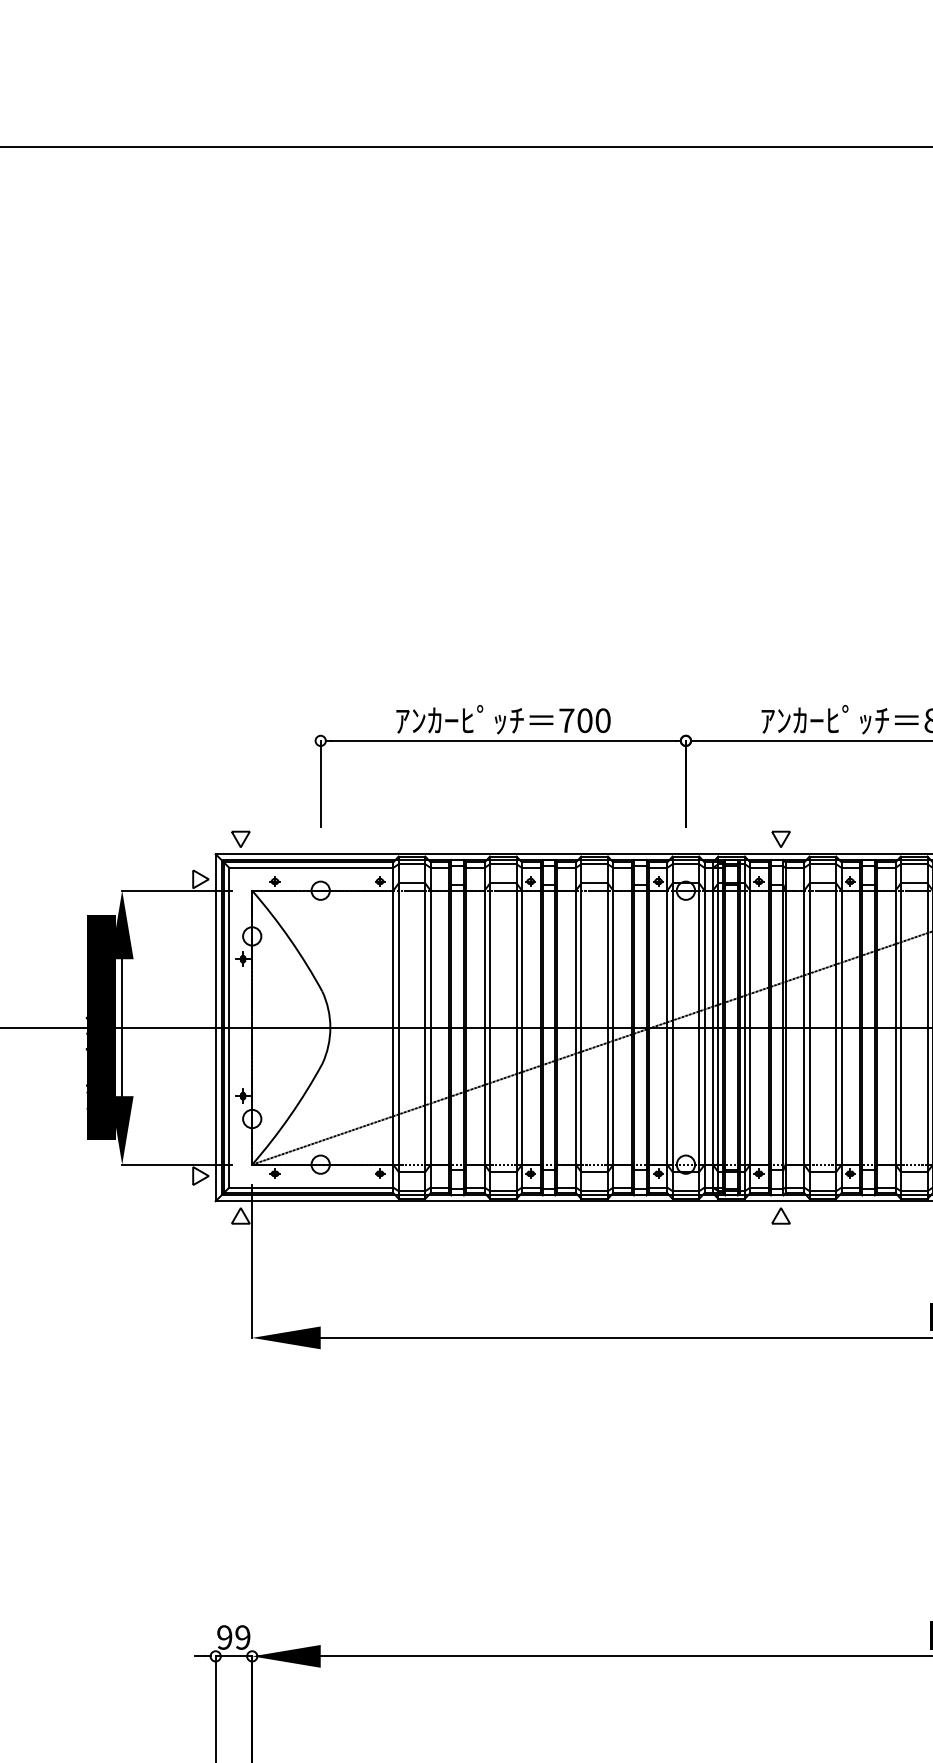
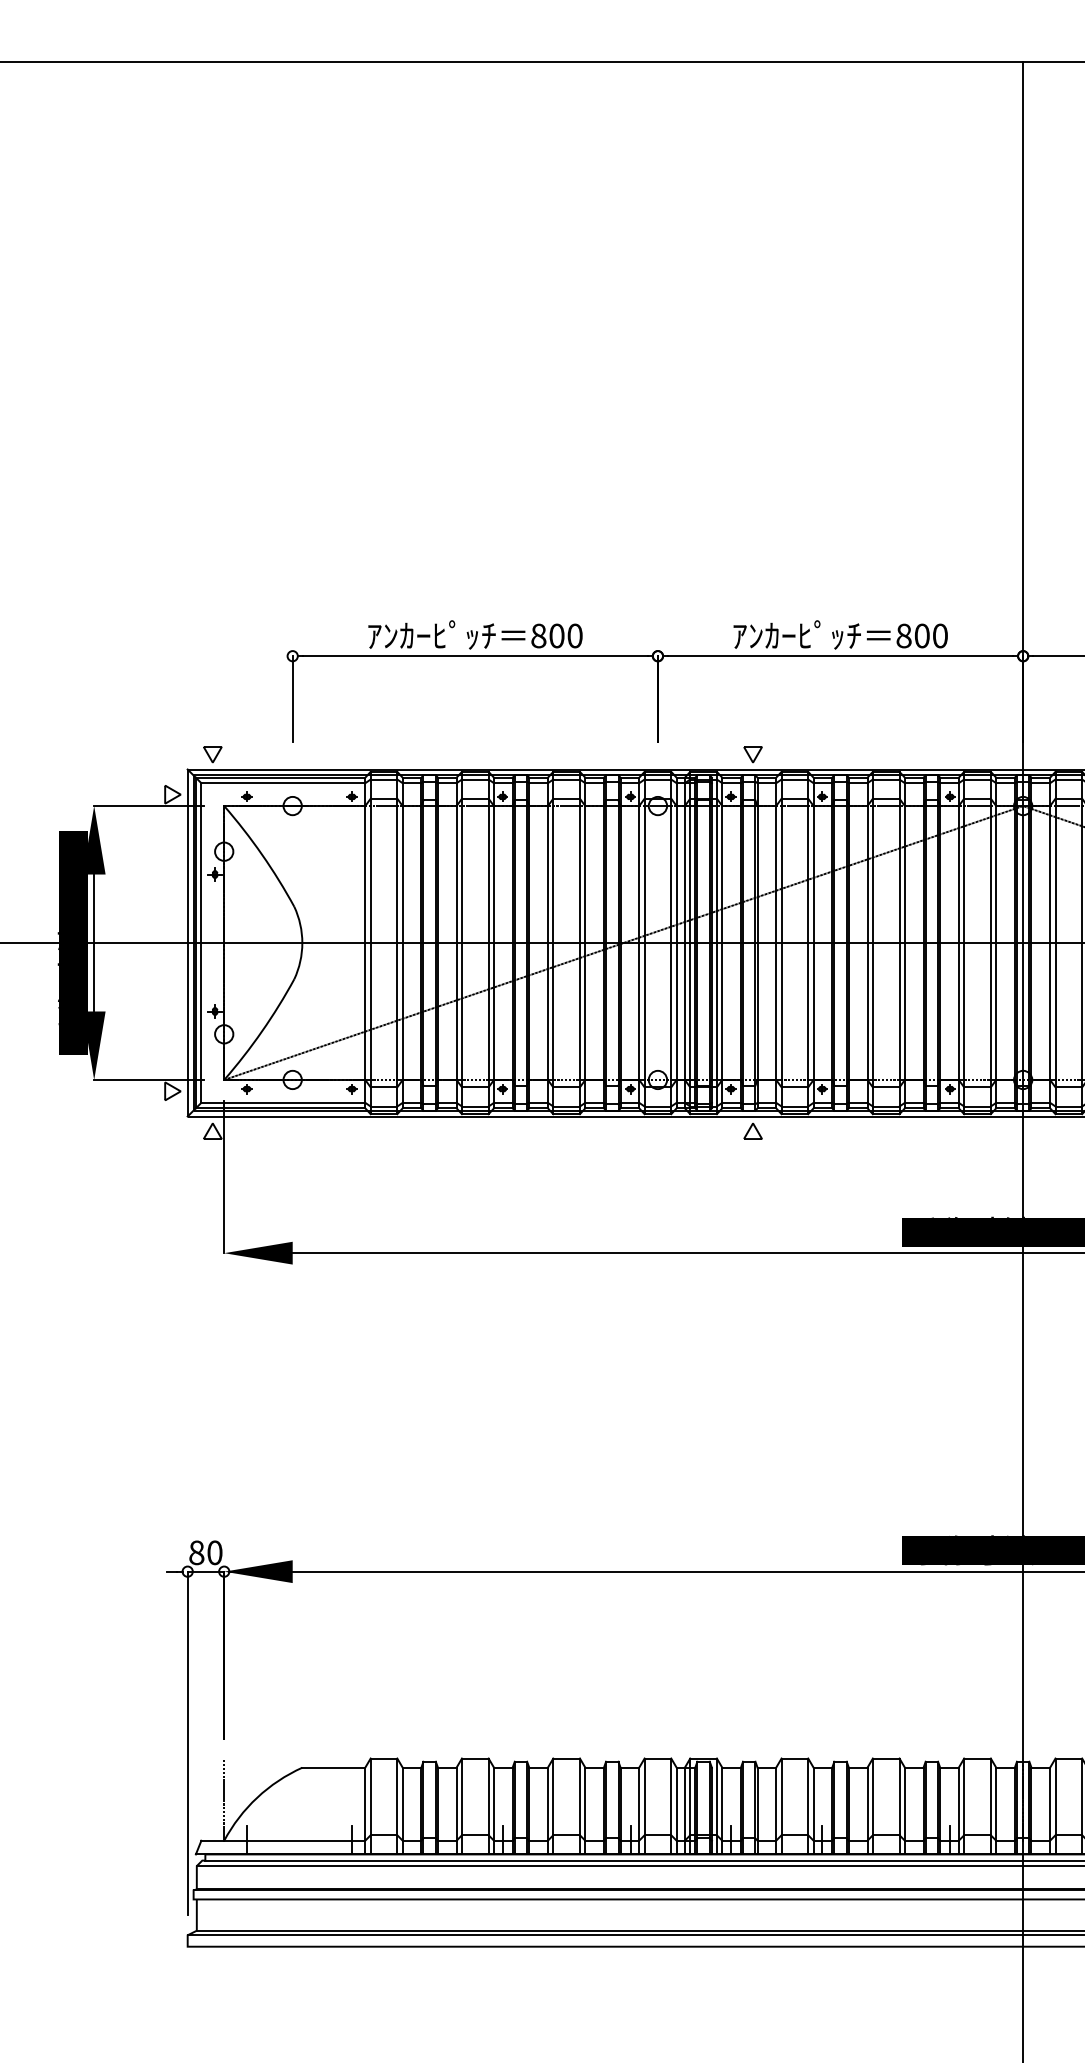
text: (566, 720) -> (538, 635), 700 -> 800
text: (233, 1637) -> (205, 1552), 99 -> 80

